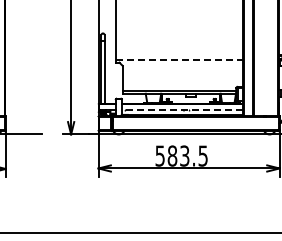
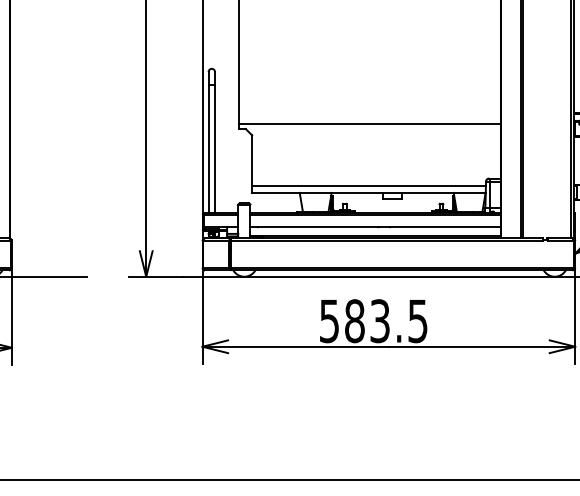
line: (180, 60) -> (371, 124), dashed -> solid
line: (182, 110) -> (375, 227), dashed -> solid

